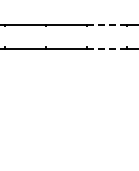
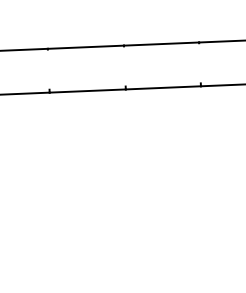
line: (107, 25) -> (162, 44), dashed -> solid
line: (107, 48) -> (163, 87), dashed -> solid

